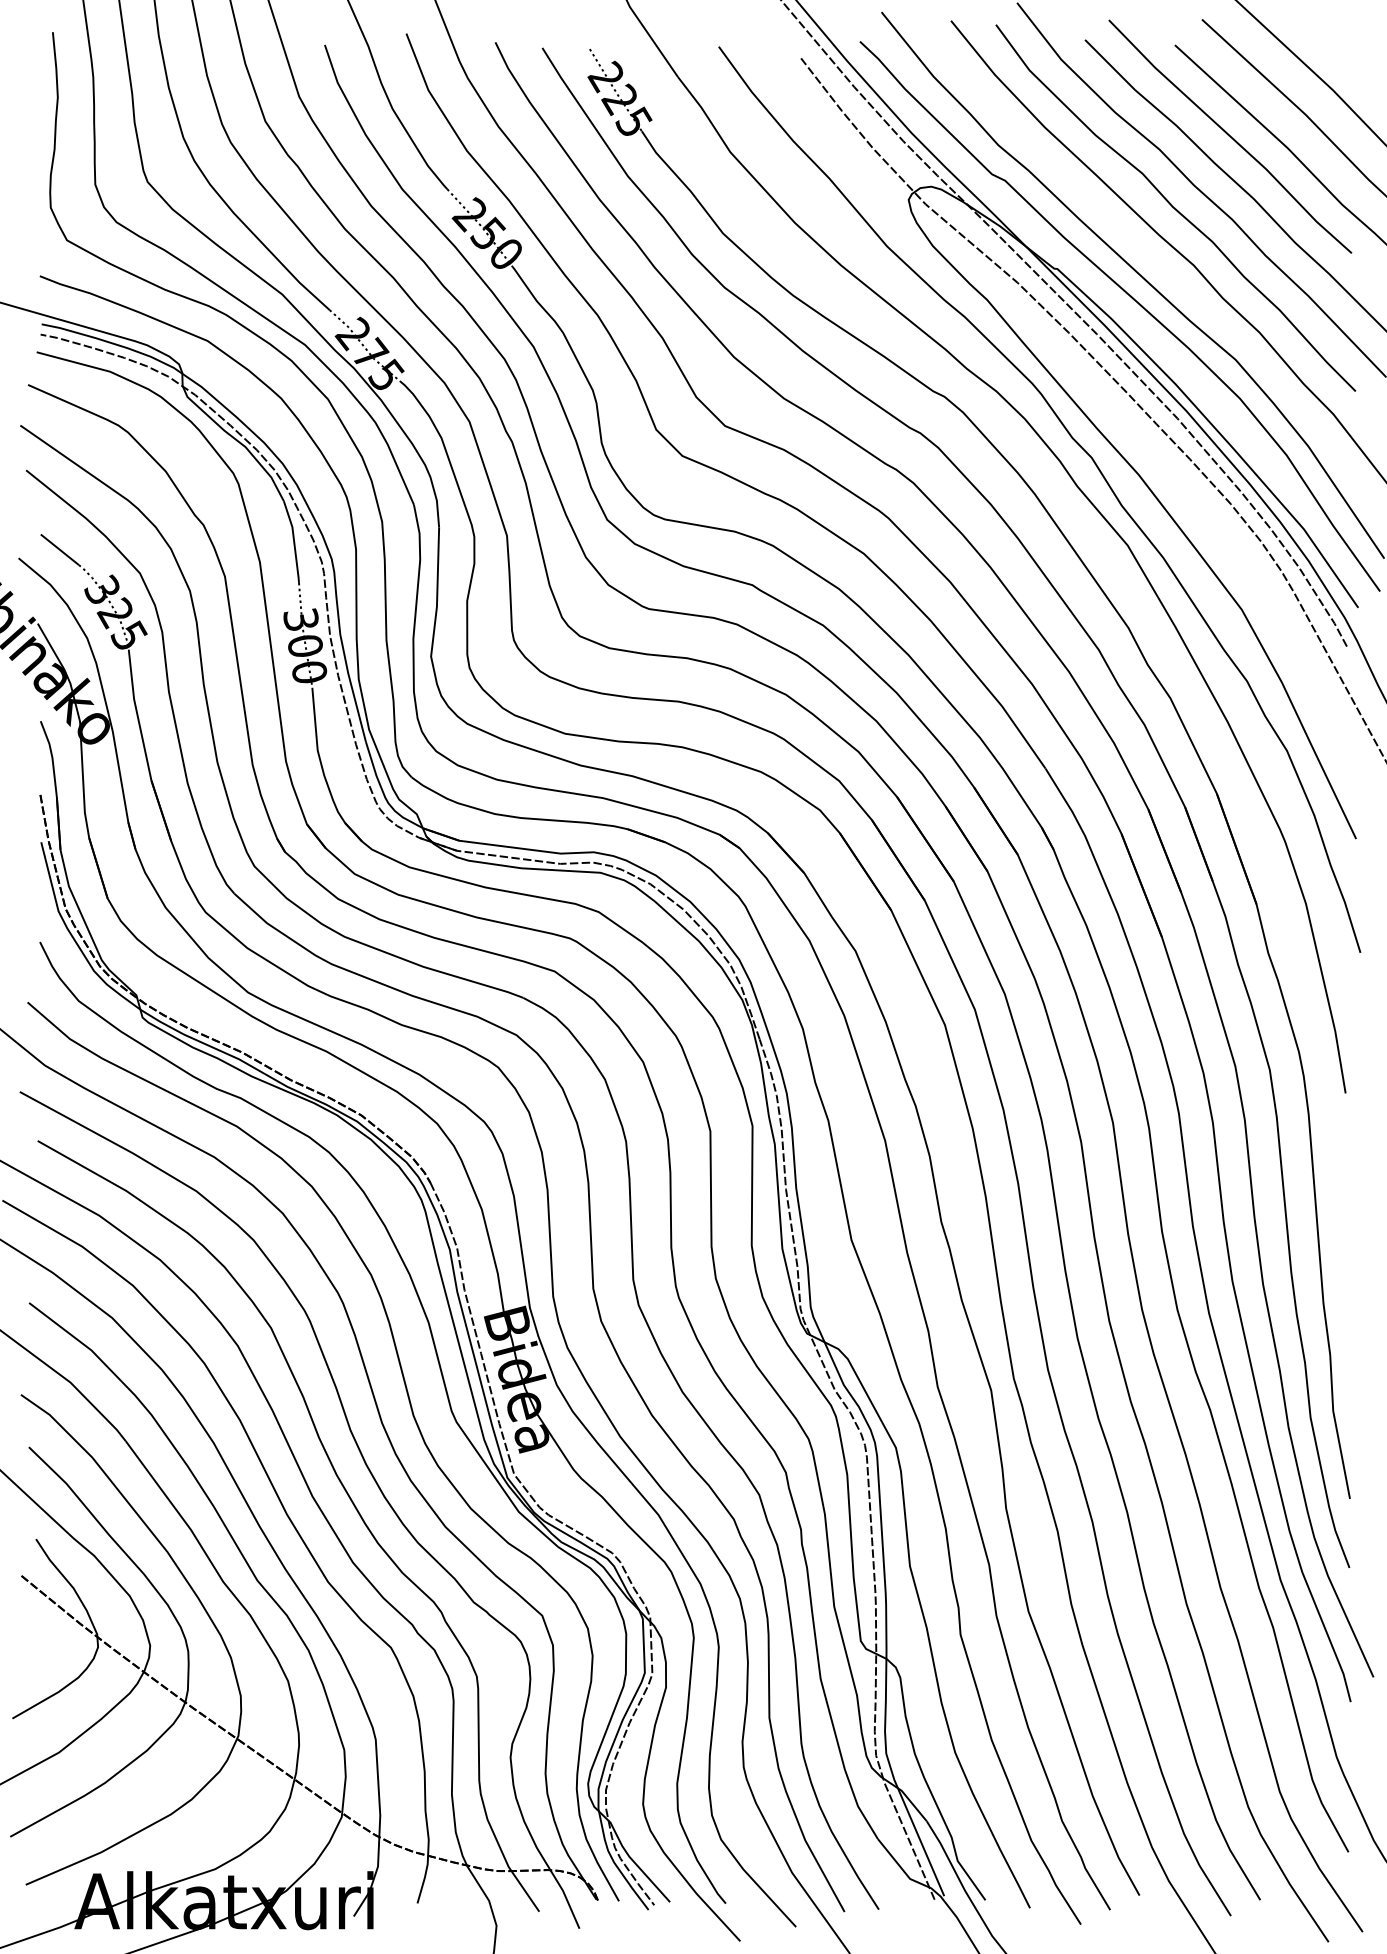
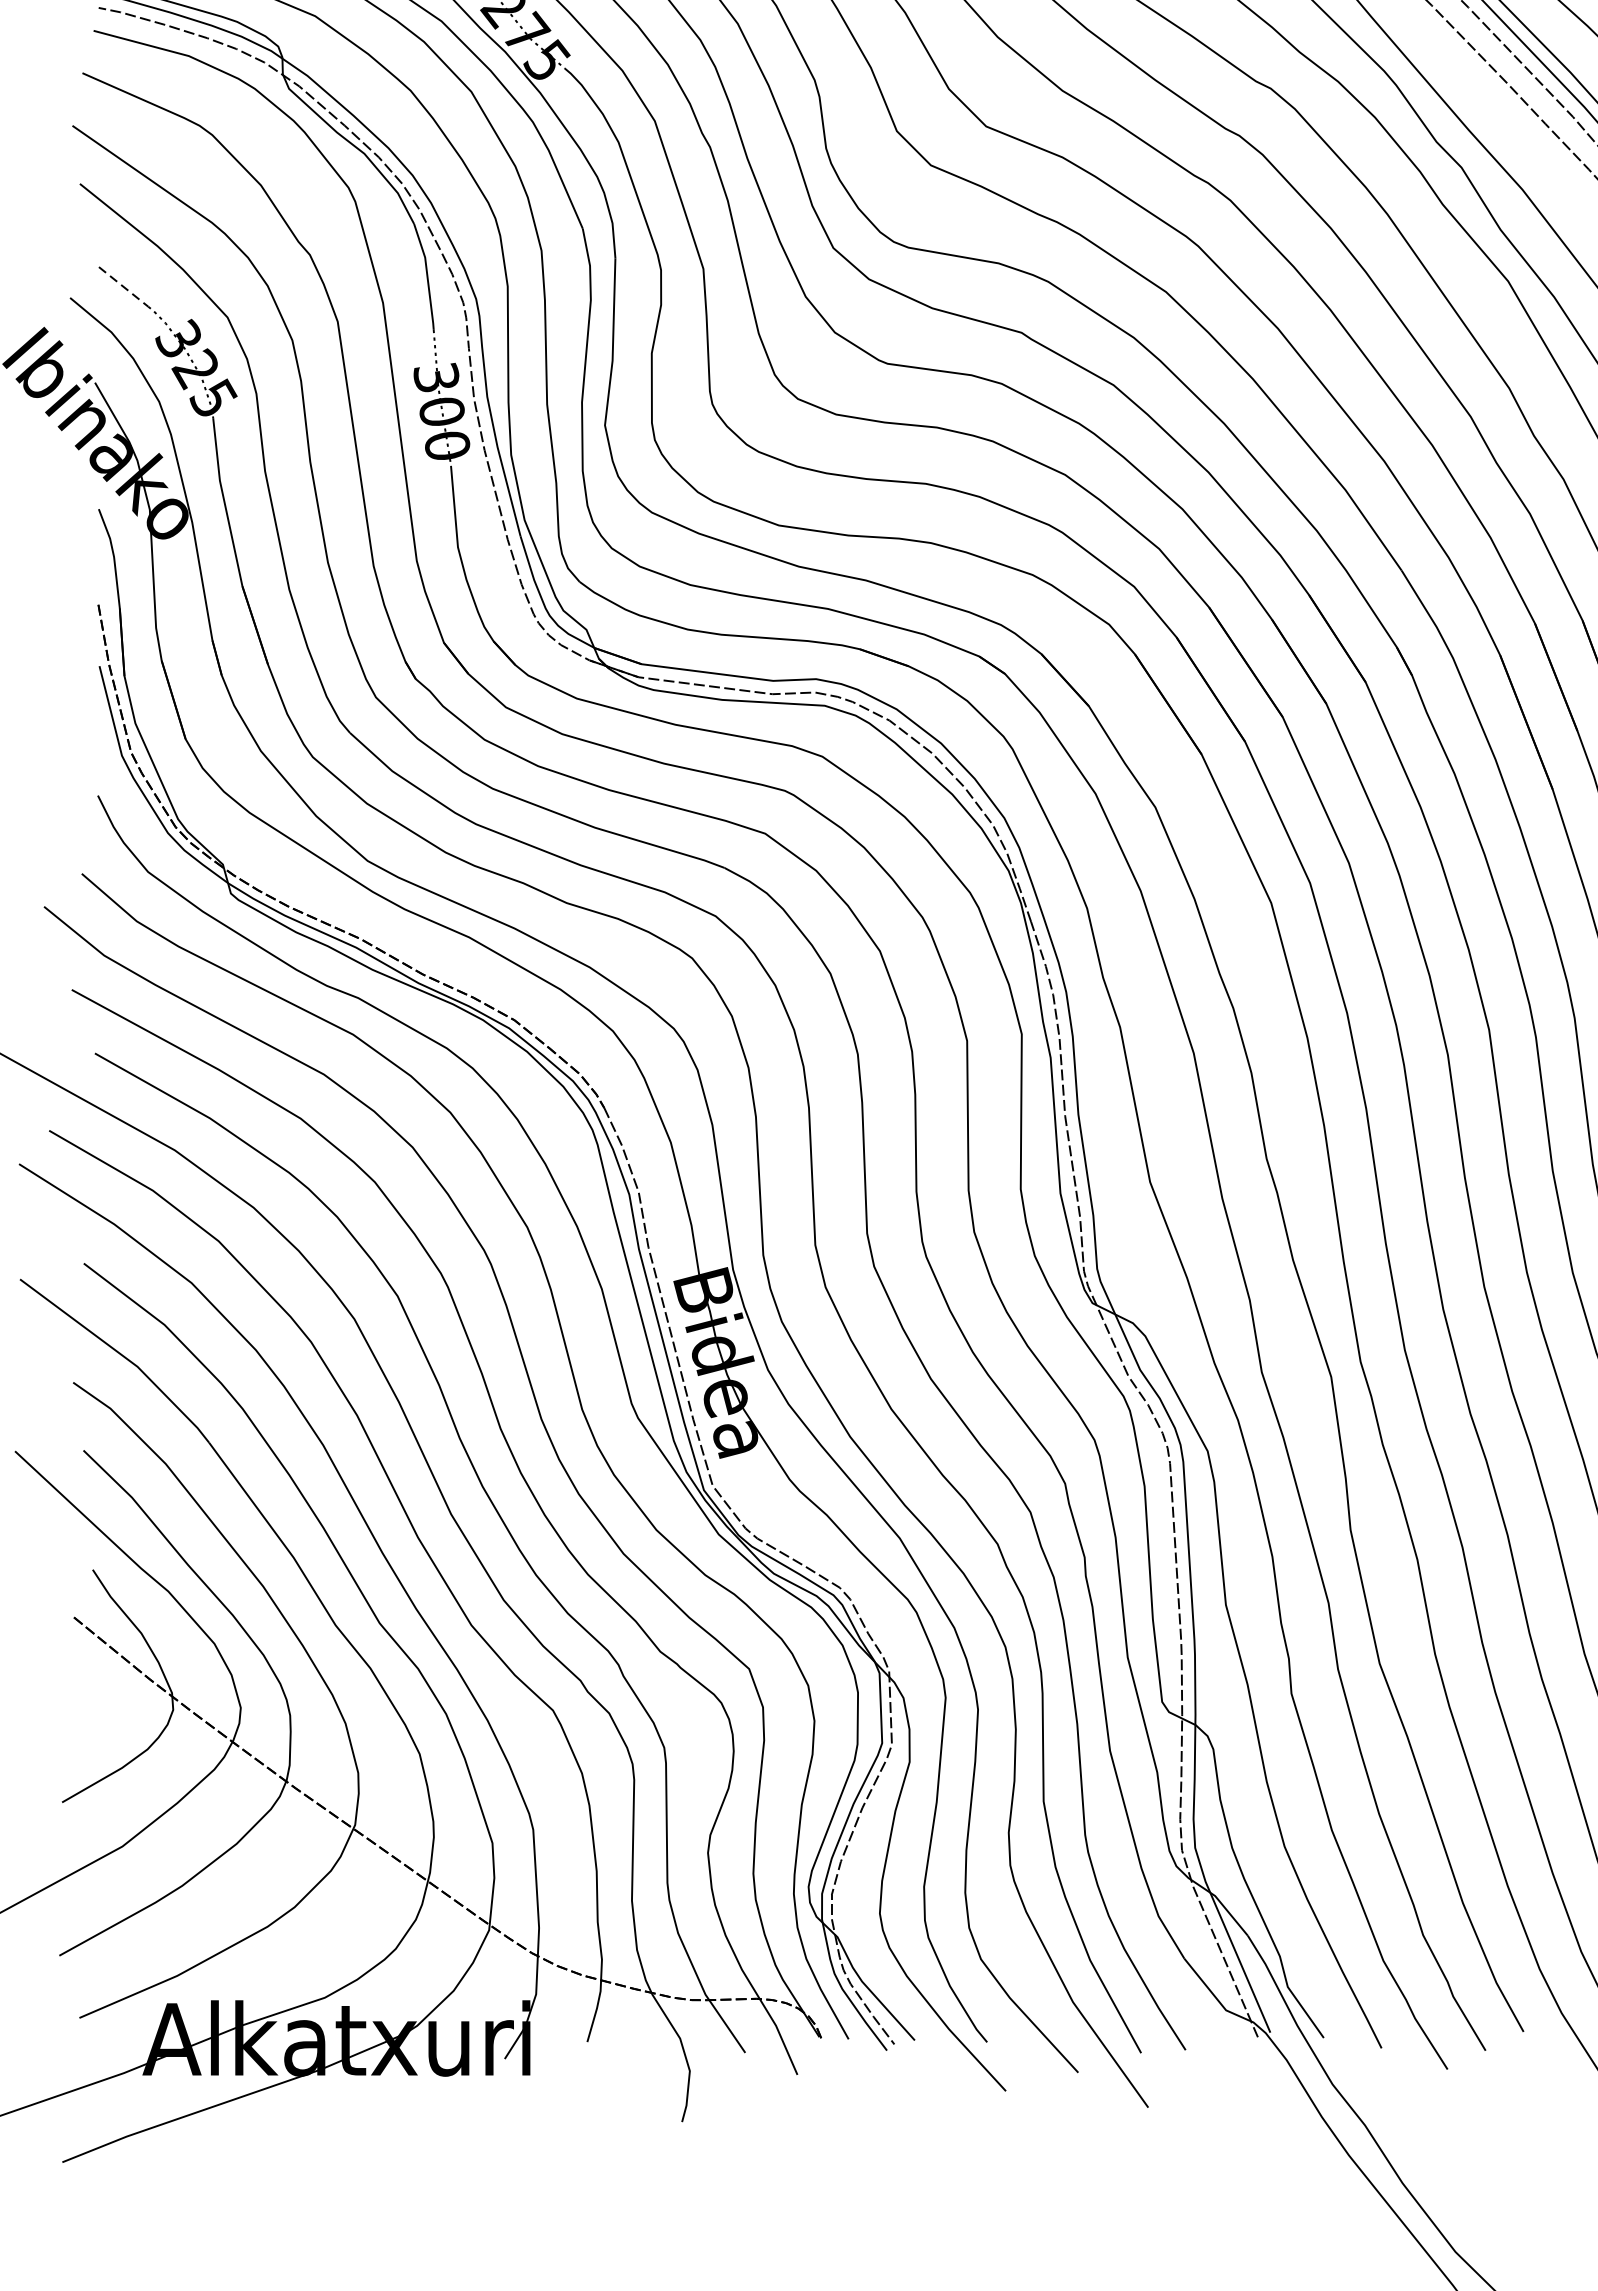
line: (60, 550) -> (124, 287), solid -> dashed

